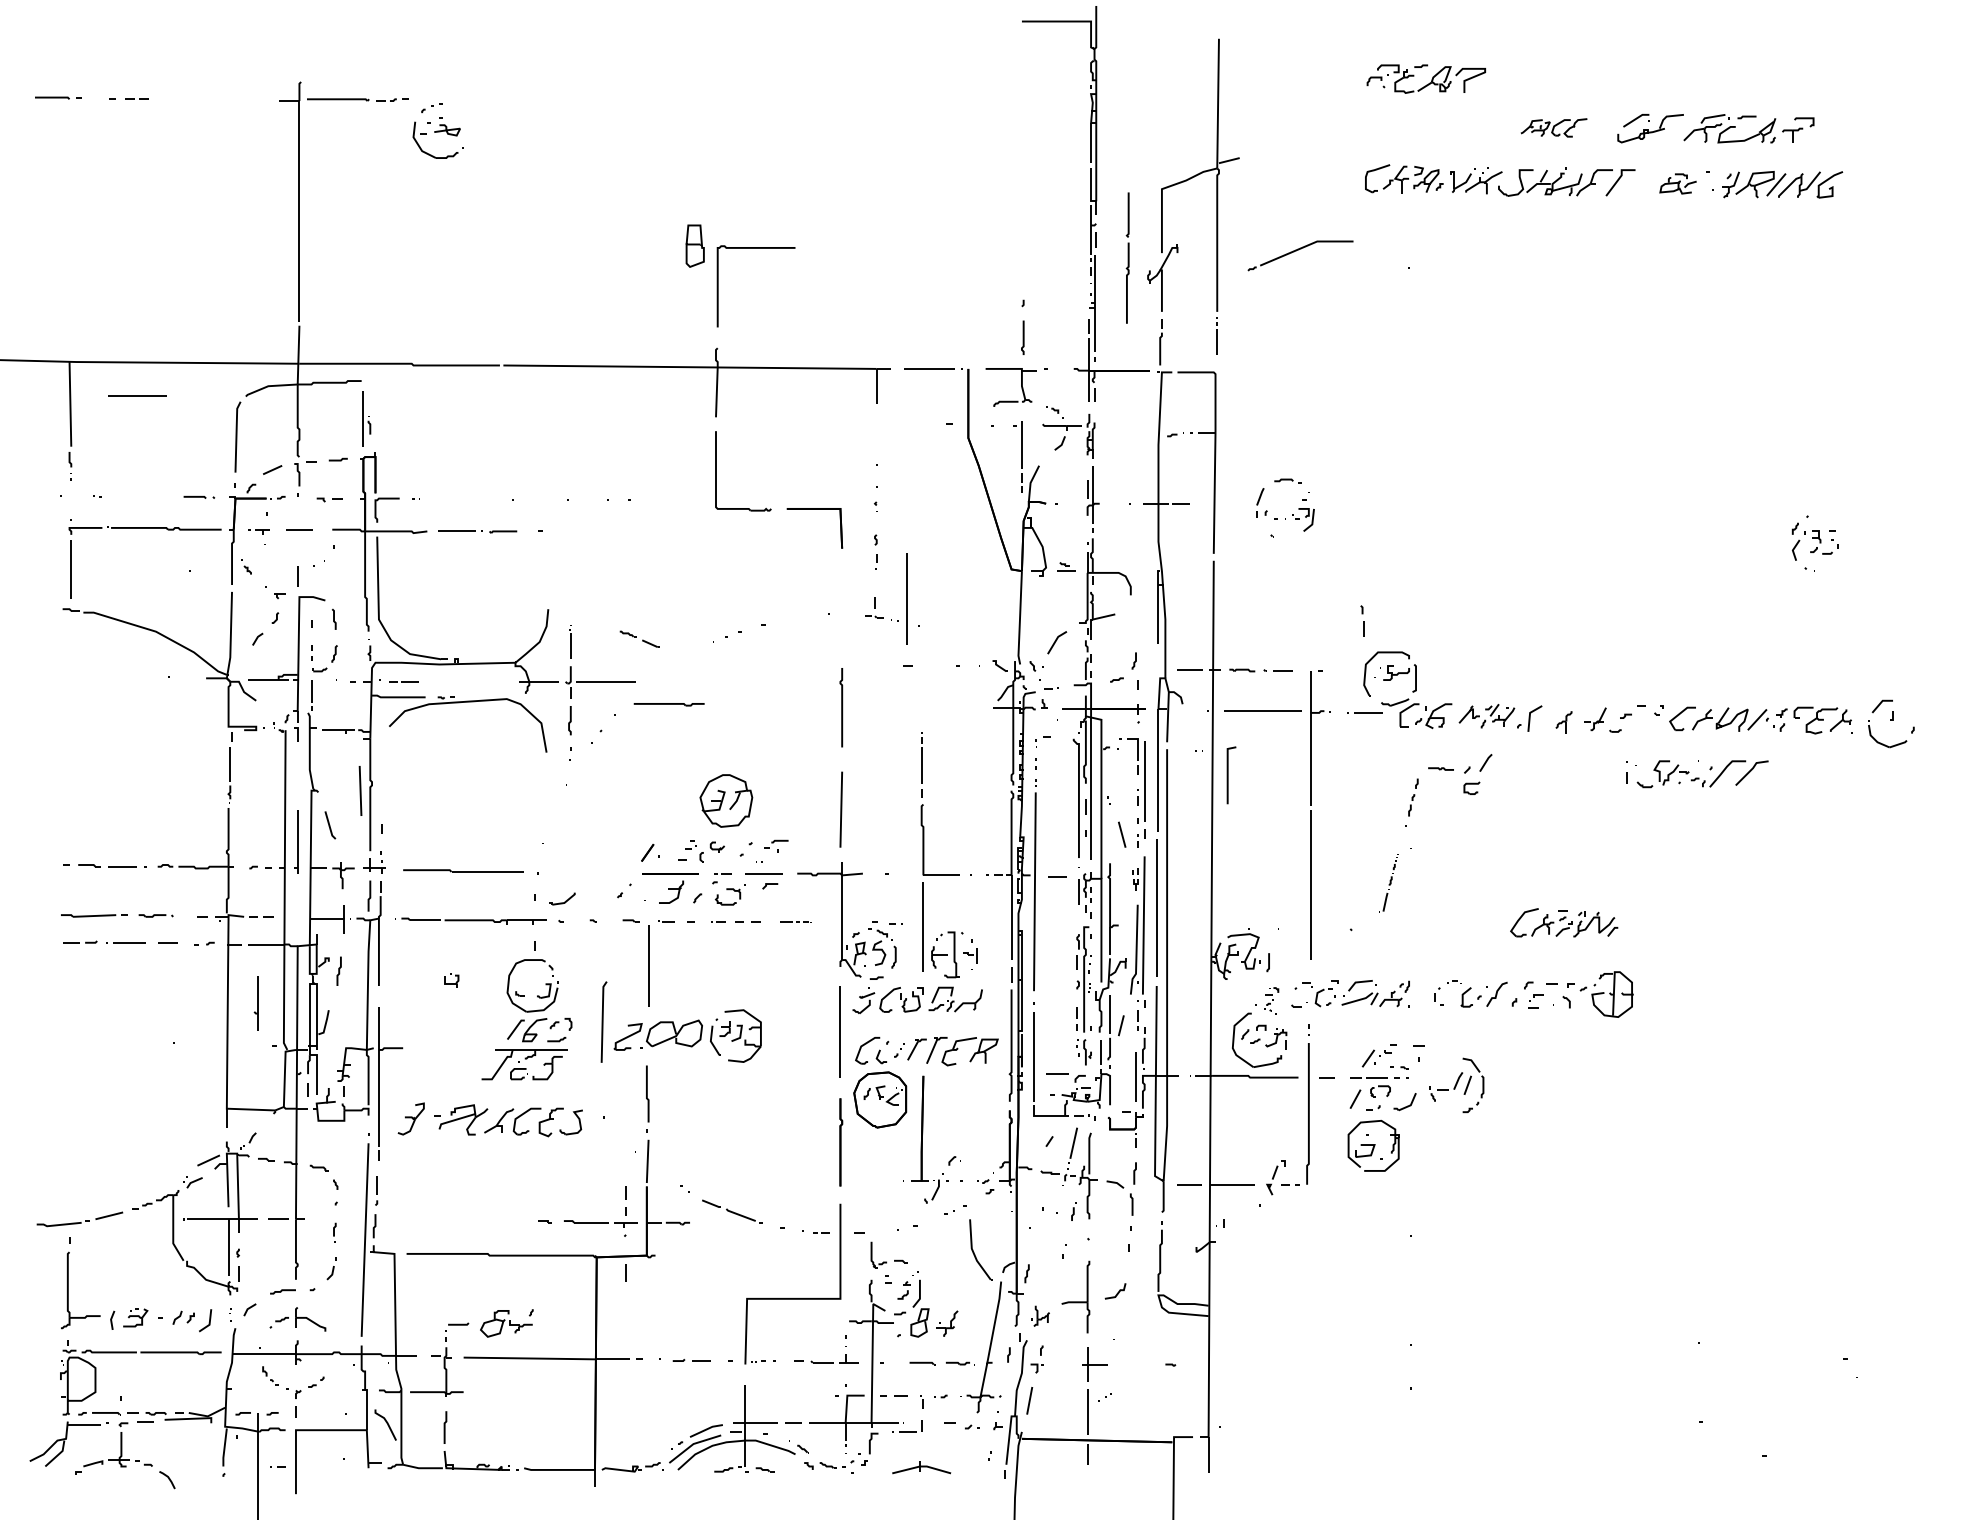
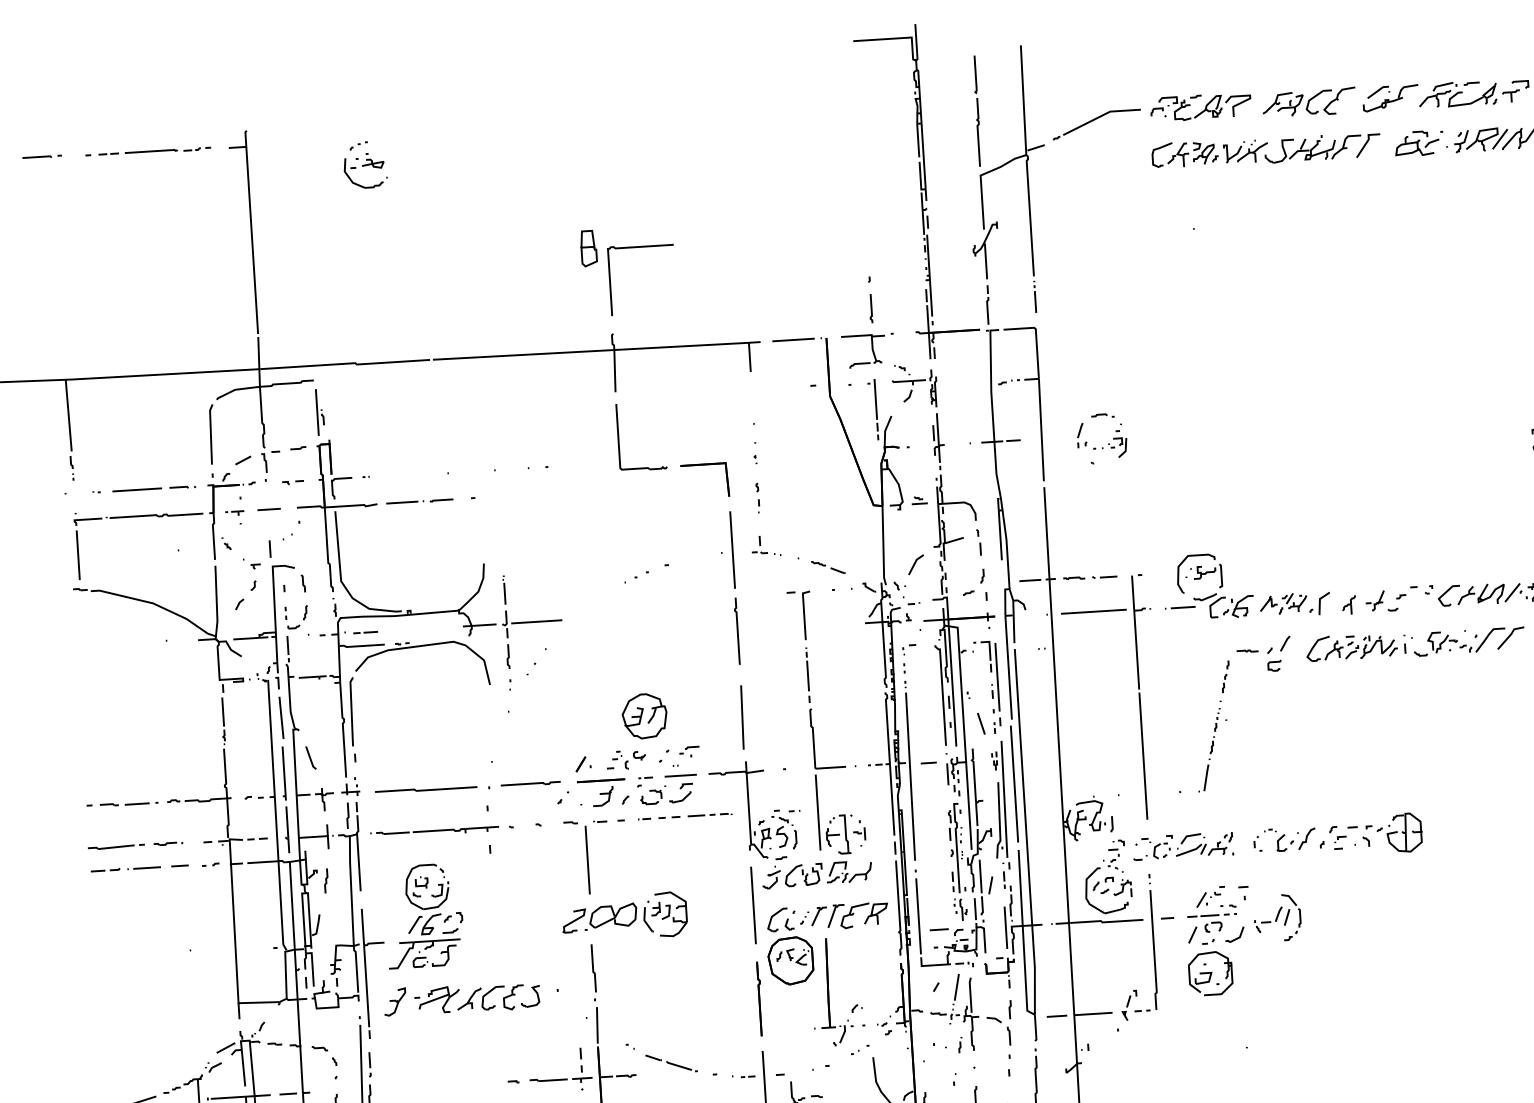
part: (1426, 78) -> (1200, 106), moved
part: (357, 99) -> (167, 150), moved
part: (1553, 127) -> (1308, 102), size x1.67
part: (1677, 183) -> (1416, 143), size x1.43
part: (1300, 255) -> (1096, 124), moved
part: (1127, 257) -> (977, 110), moved
line: (137, 395) -> (137, 489), moved
line: (906, 598) -> (732, 549), moved
part: (1362, 620) -> (978, 542), moved
part: (639, 638) -> (828, 566), moved
part: (668, 704) -> (530, 784), moved
line: (1228, 775) -> (804, 615), moved
line: (360, 790) -> (281, 717), moved
part: (1388, 882) -> (1209, 750), size x1.67
part: (562, 898) -> (680, 796), moved
part: (795, 922) -> (709, 815), size x1.67
part: (1564, 922) -> (1352, 646), moved
part: (1271, 1000) -> (1116, 856), size x1.43
part: (255, 1003) -> (285, 830), moved
part: (526, 1019) -> (423, 915), moved
line: (603, 1021) -> (352, 711), moved

